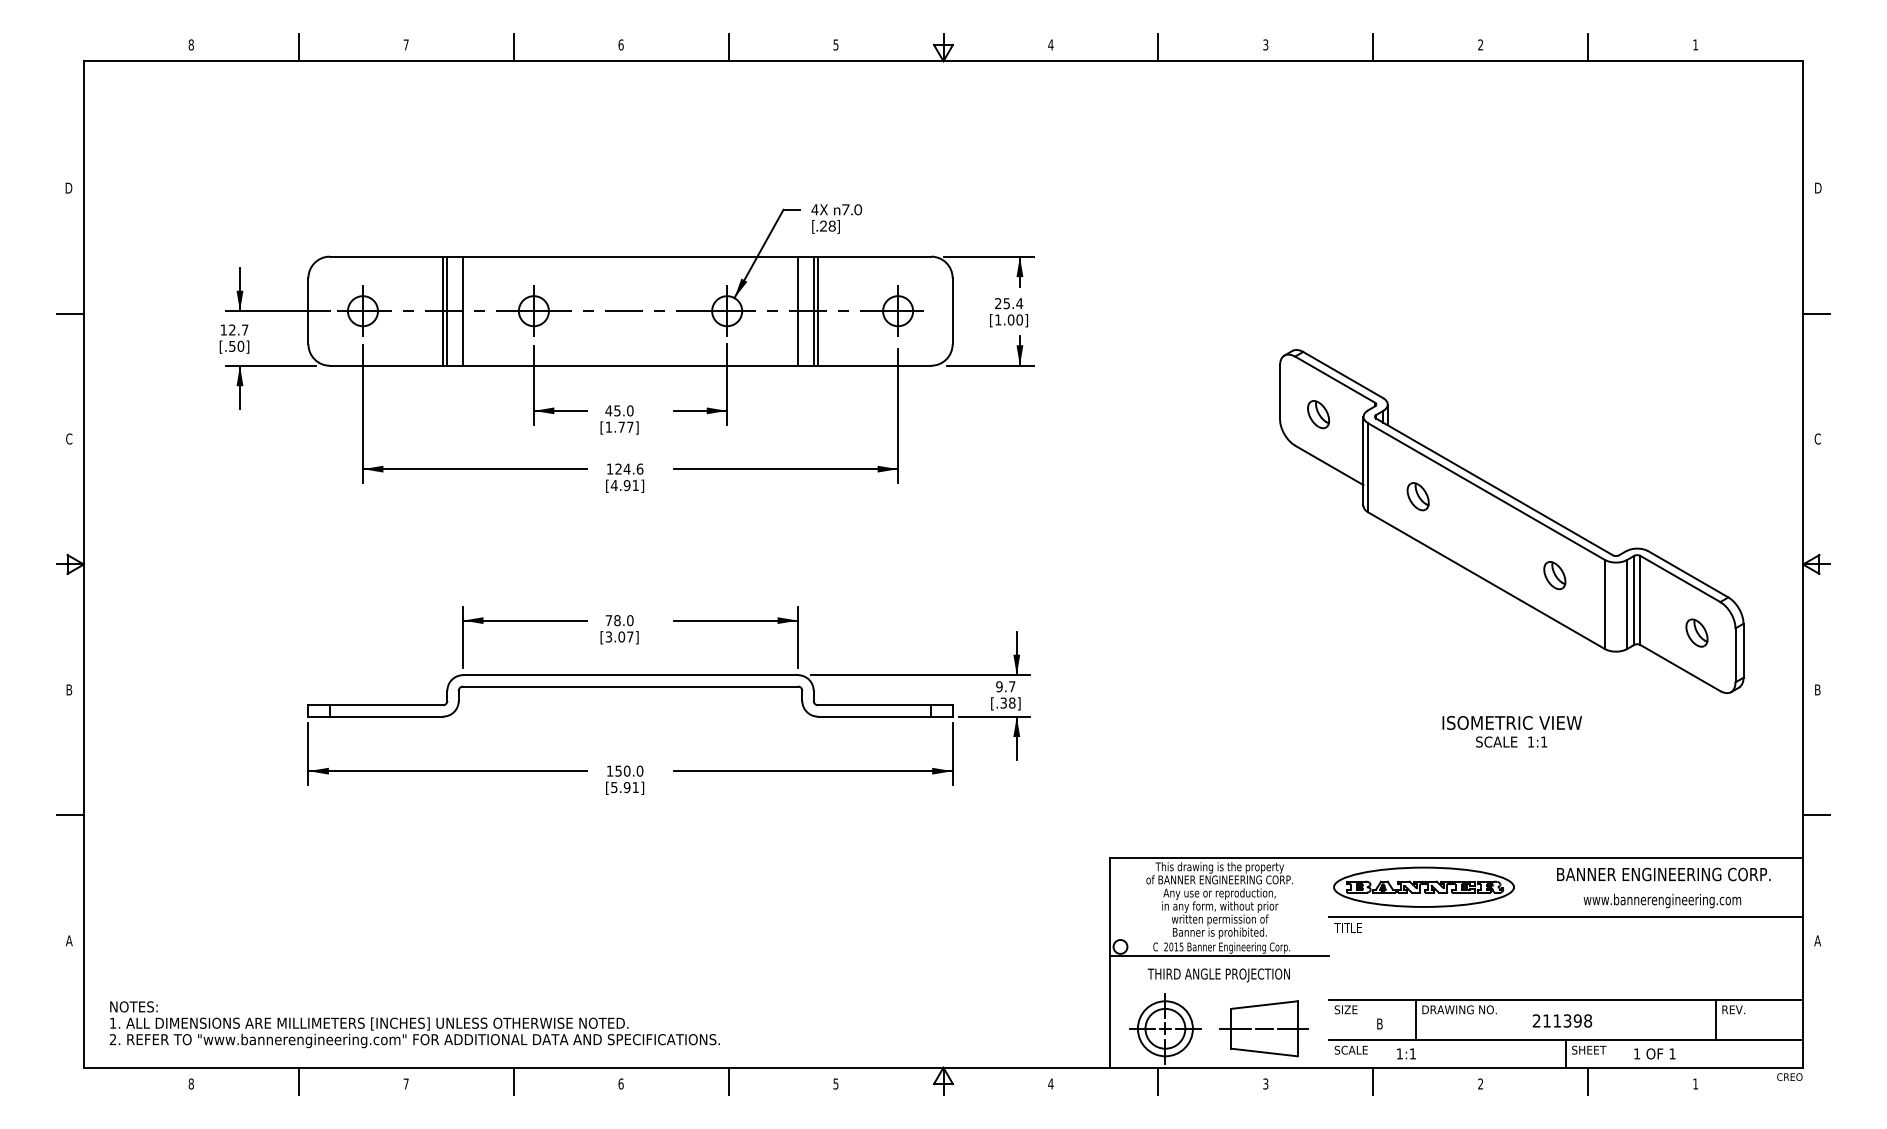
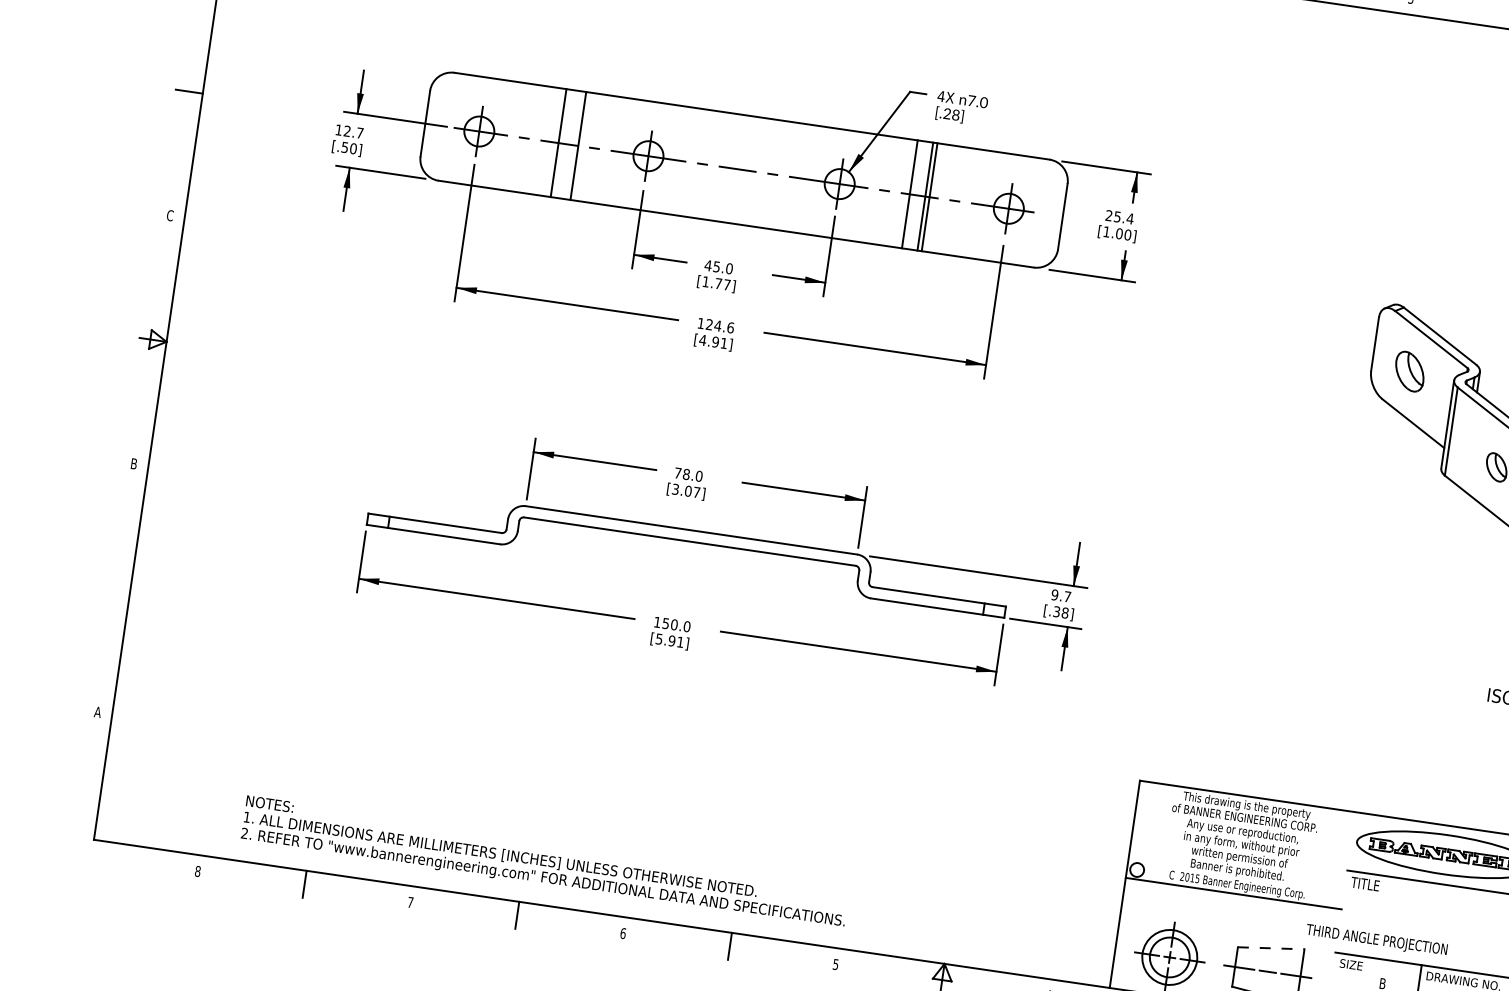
line: (447, 310) -> (563, 143), removed
part: (1318, 414) -> (1409, 371), size x1.4
line: (69, 815) -> (116, 588), removed
text: (1218, 975) -> (1376, 940), moved
line: (1264, 1005) -> (1271, 948), solid -> dashed
text: (414, 1024) -> (545, 861), moved

